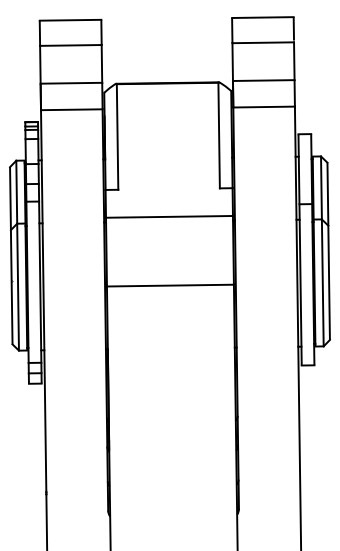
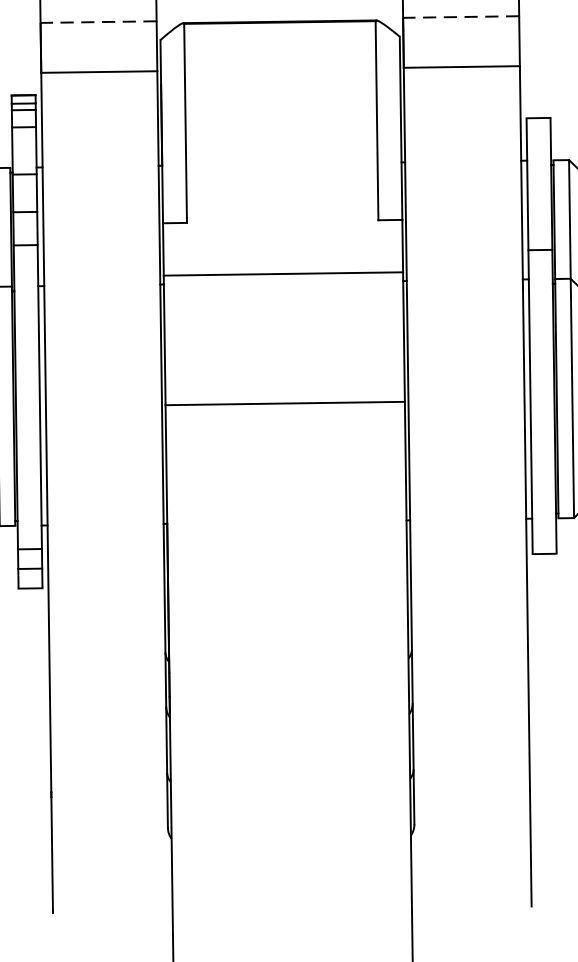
line: (263, 80) -> (460, 16), solid -> dashed
line: (71, 83) -> (98, 22), solid -> dashed

